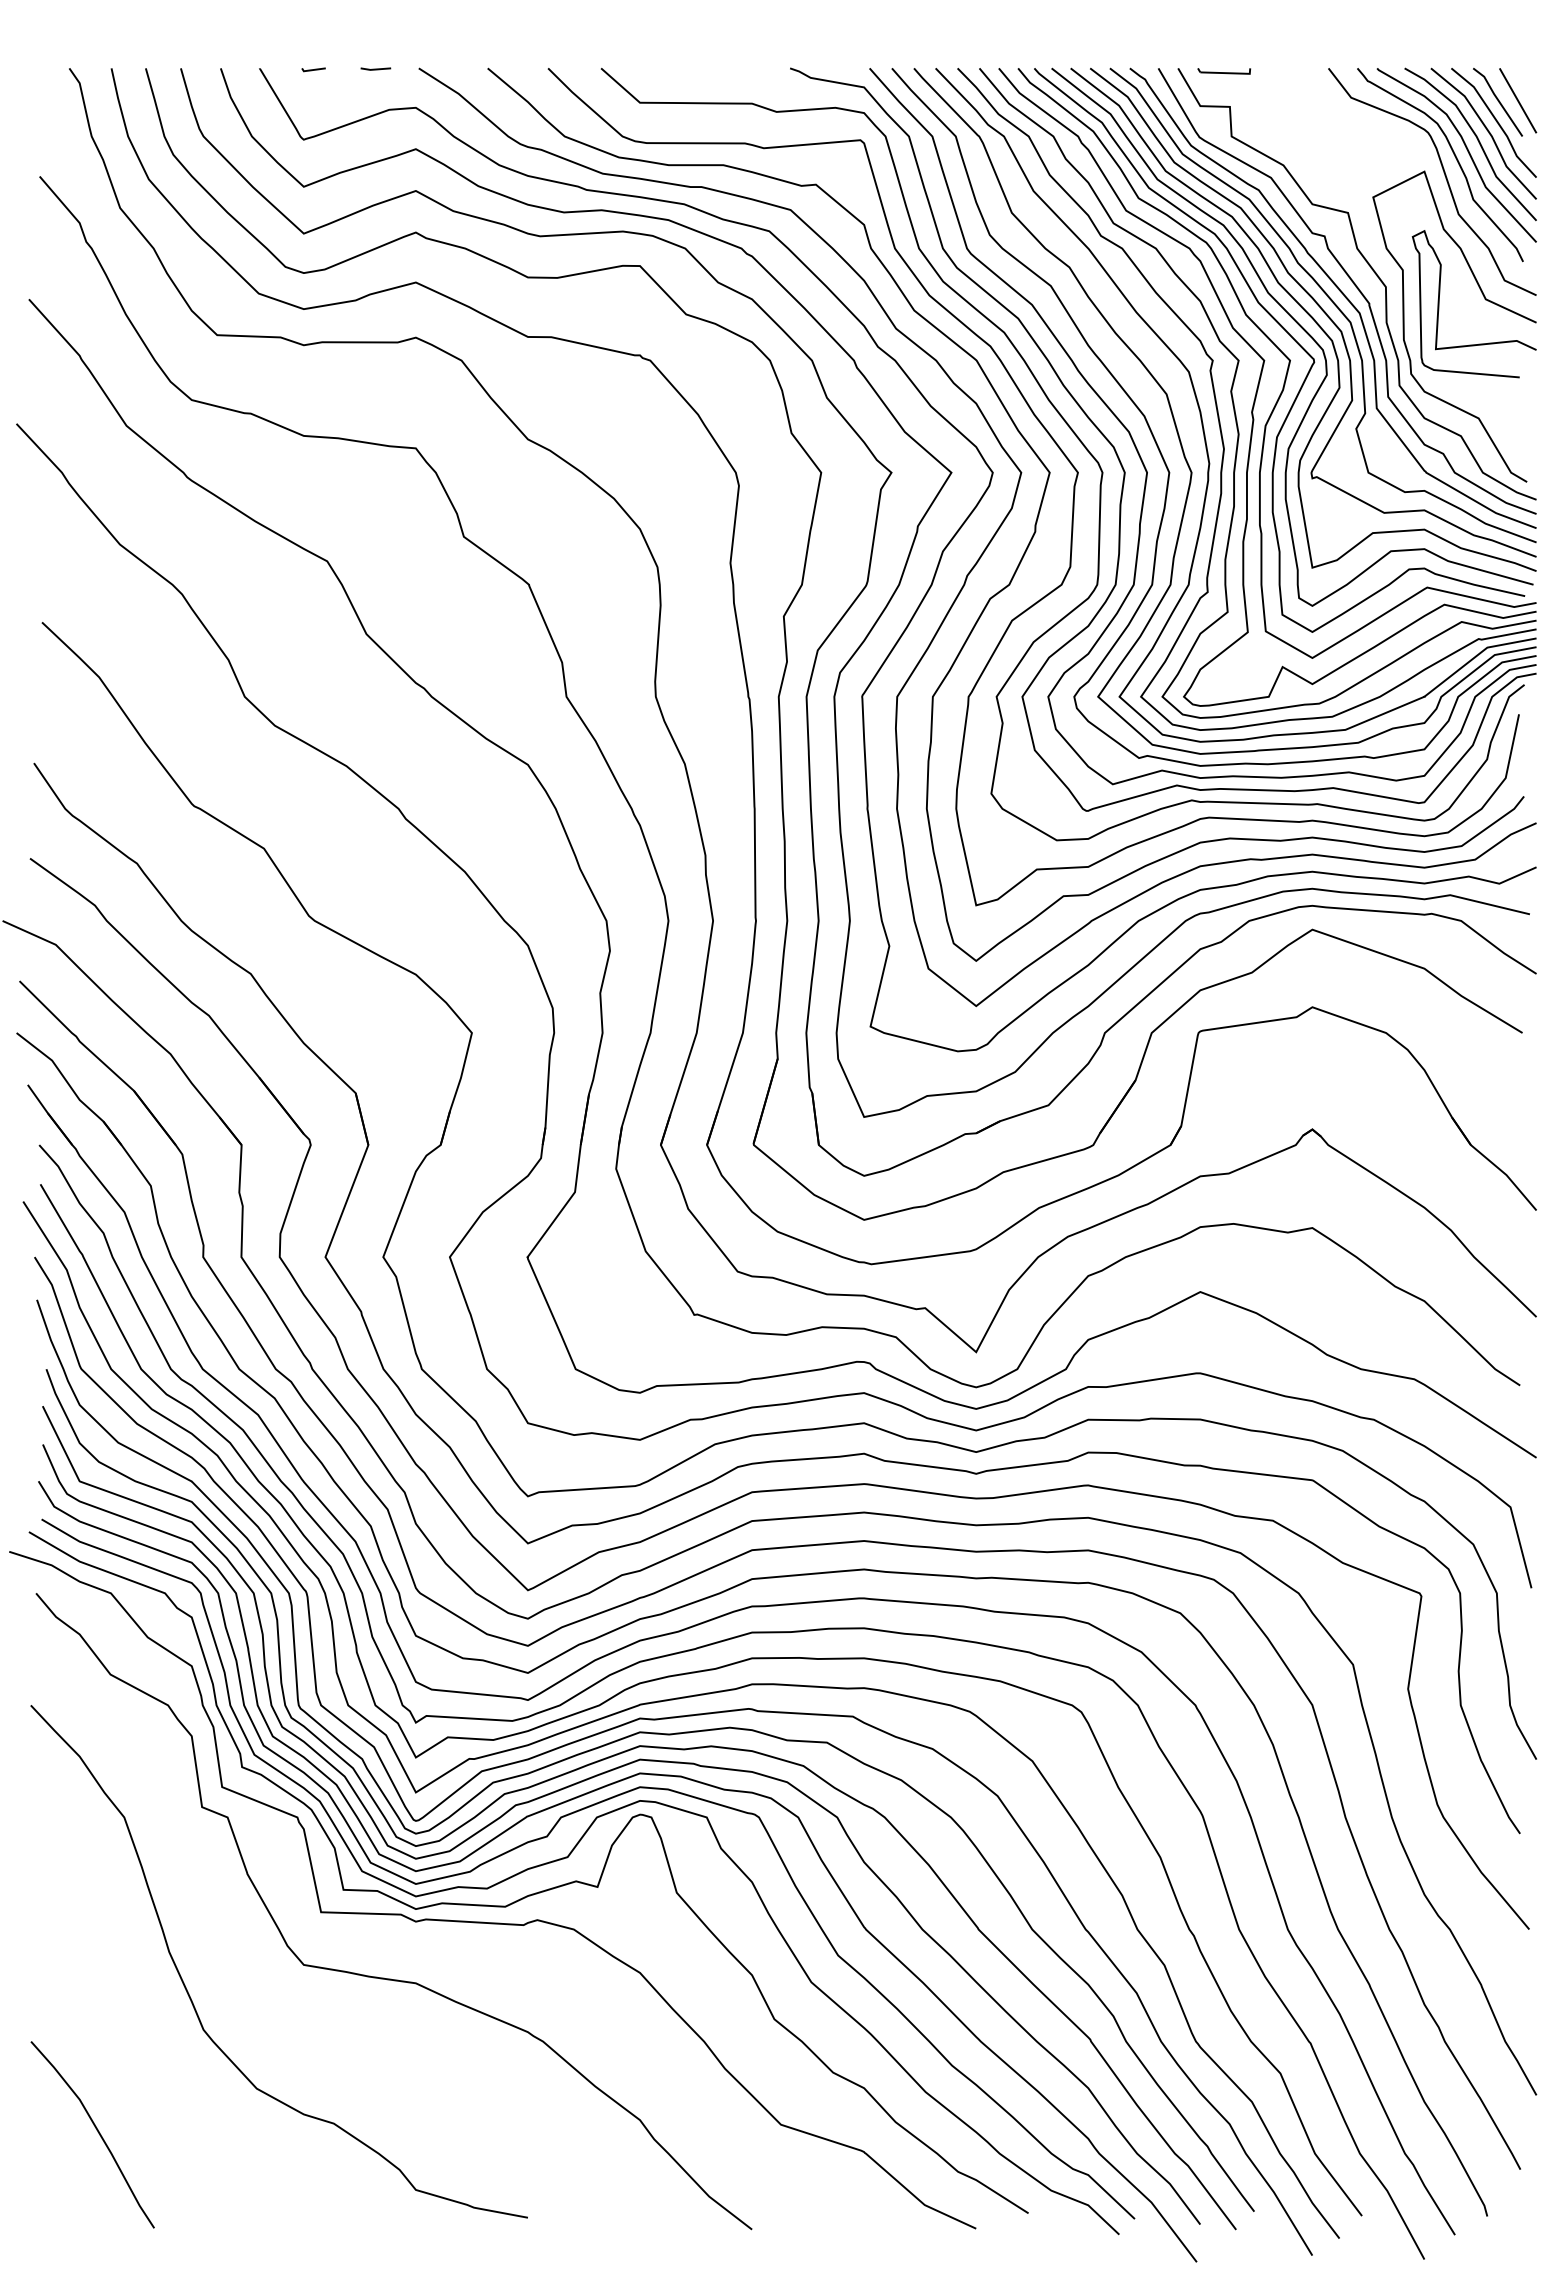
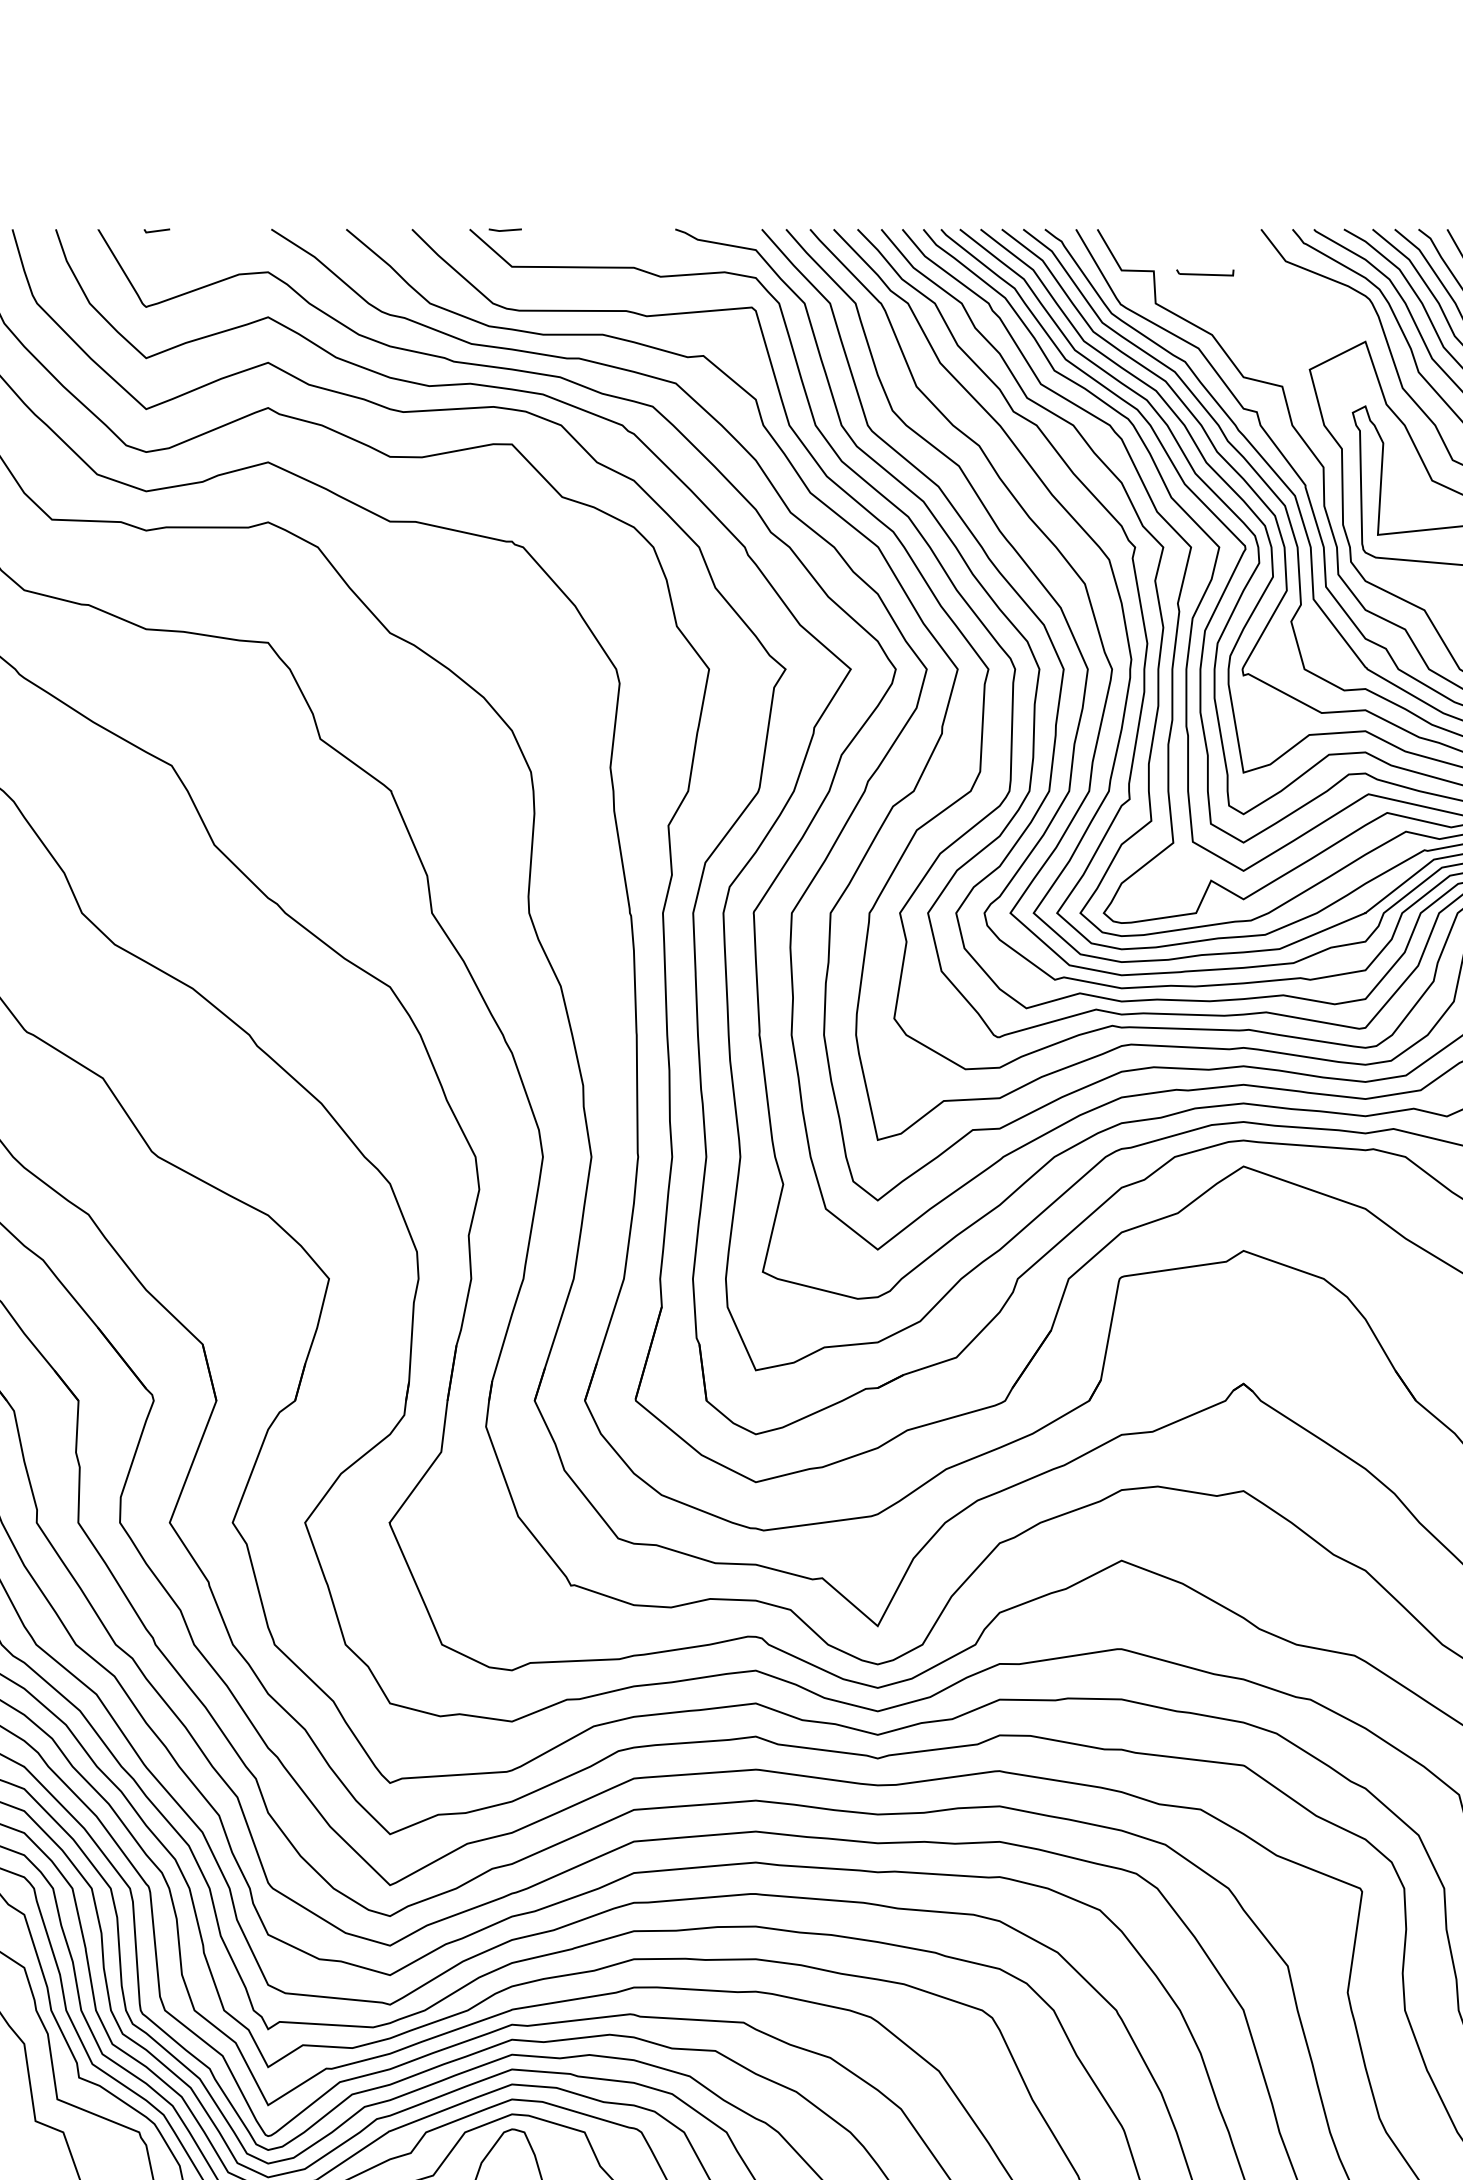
line: (375, 68) -> (504, 229), moved
part: (1223, 71) -> (1204, 273), moved

